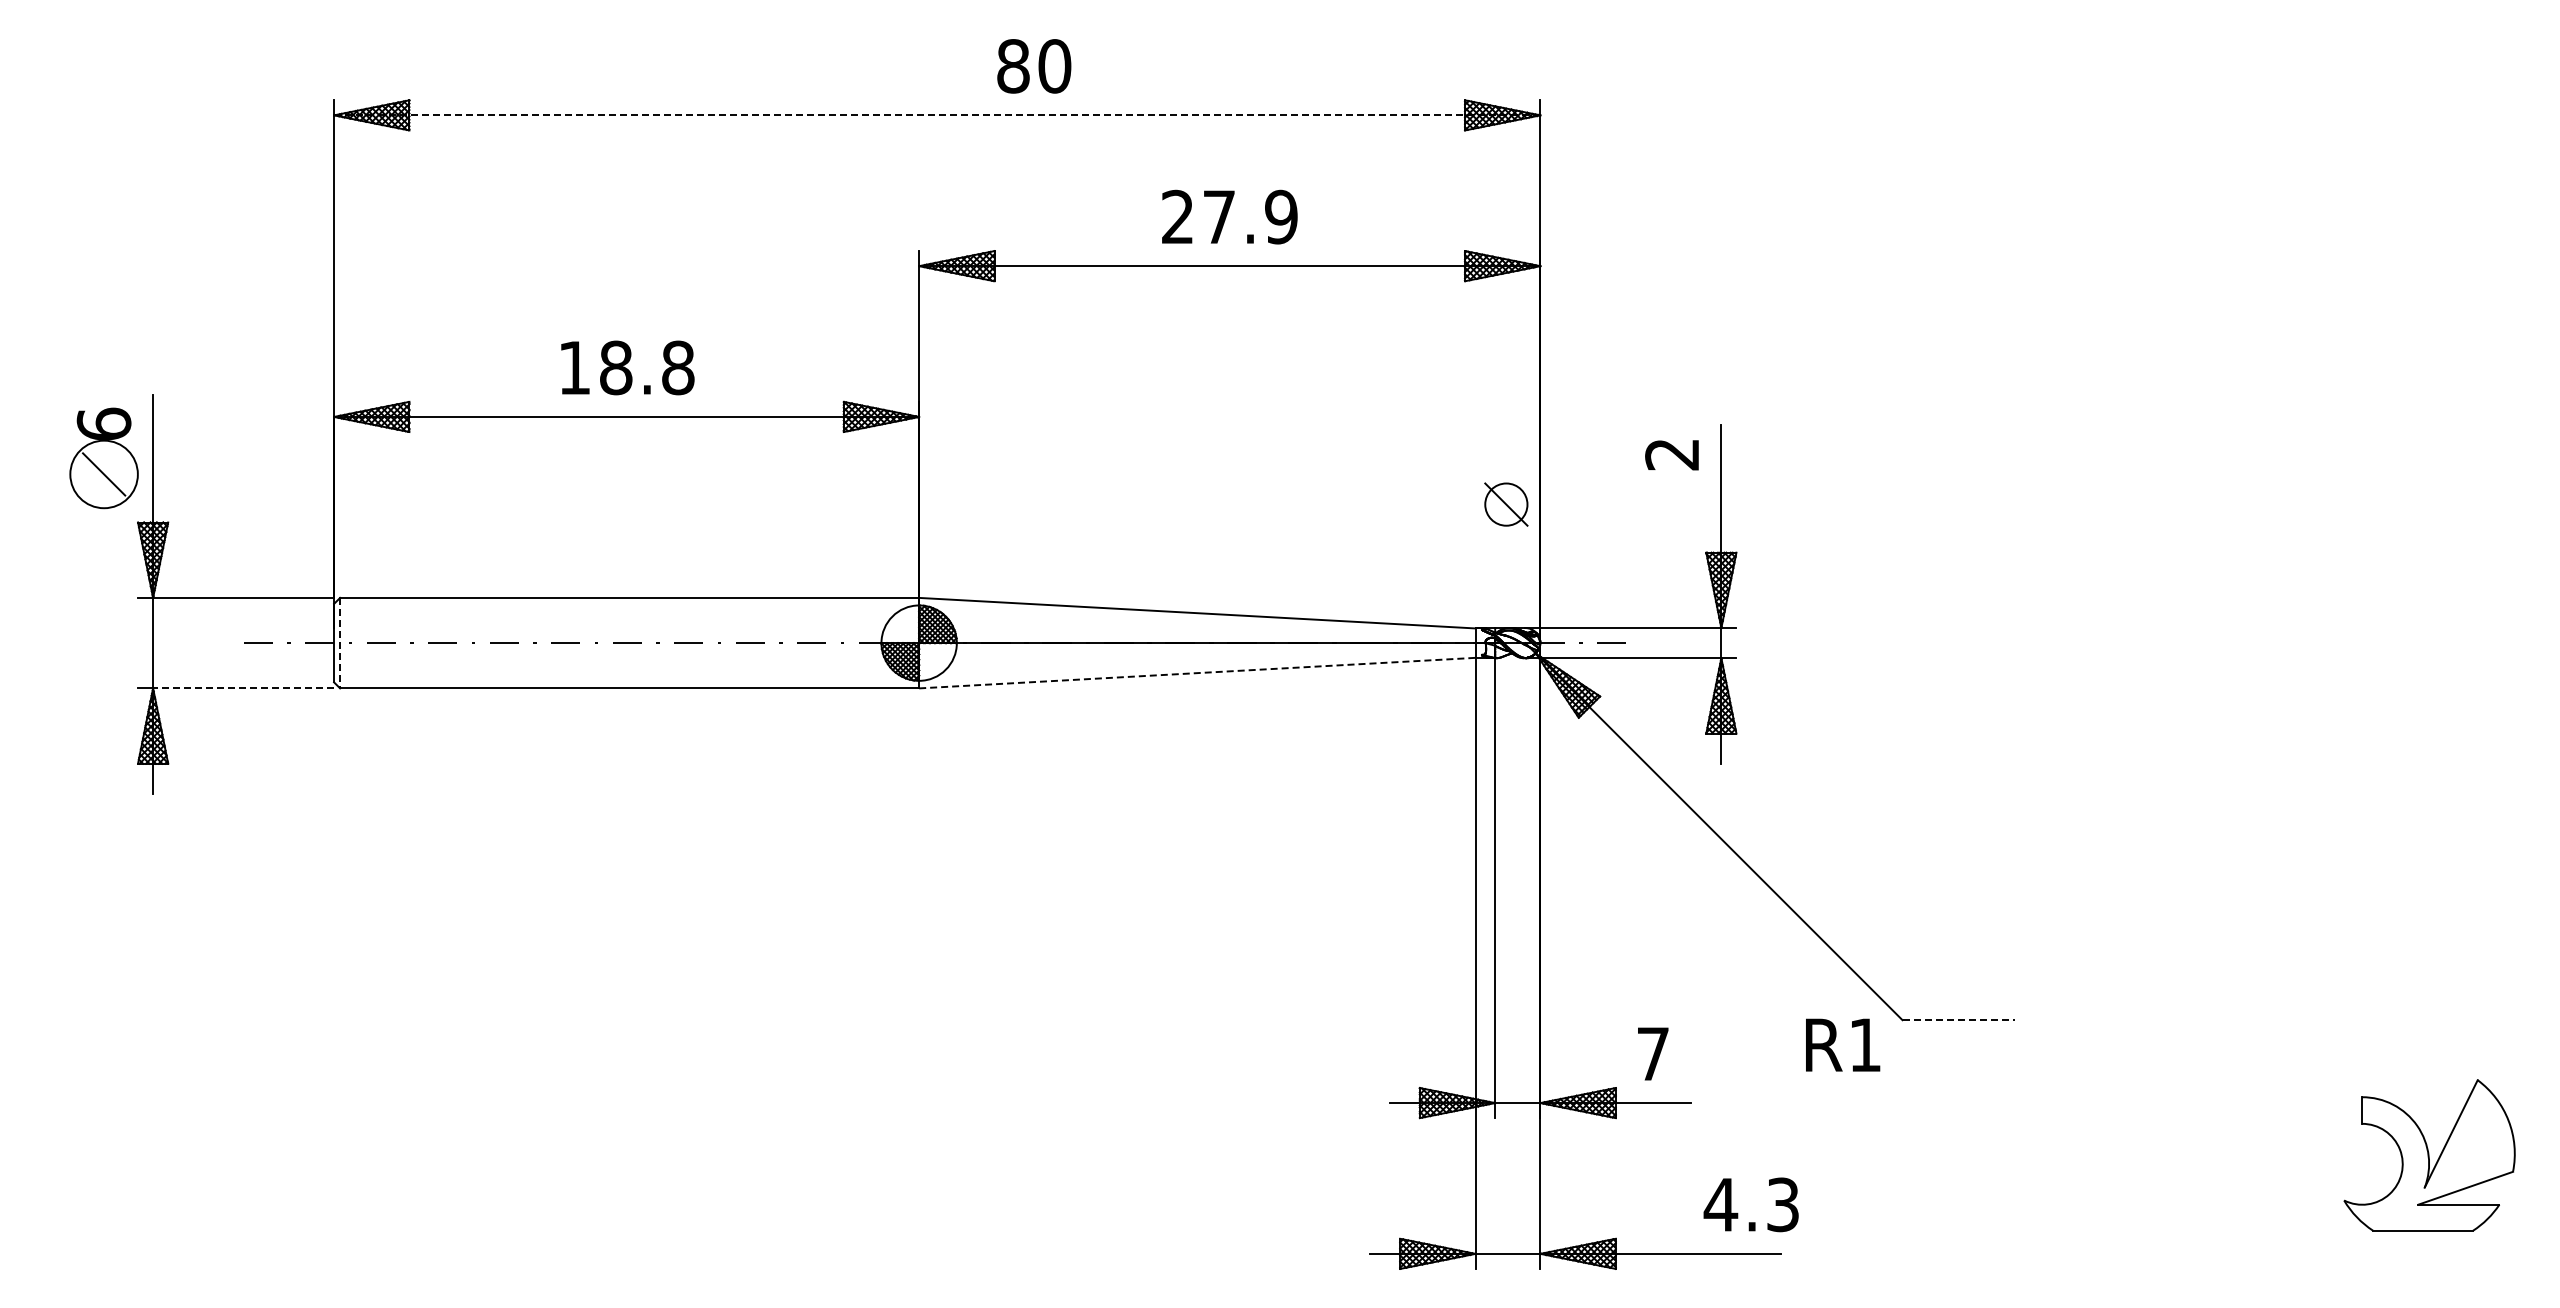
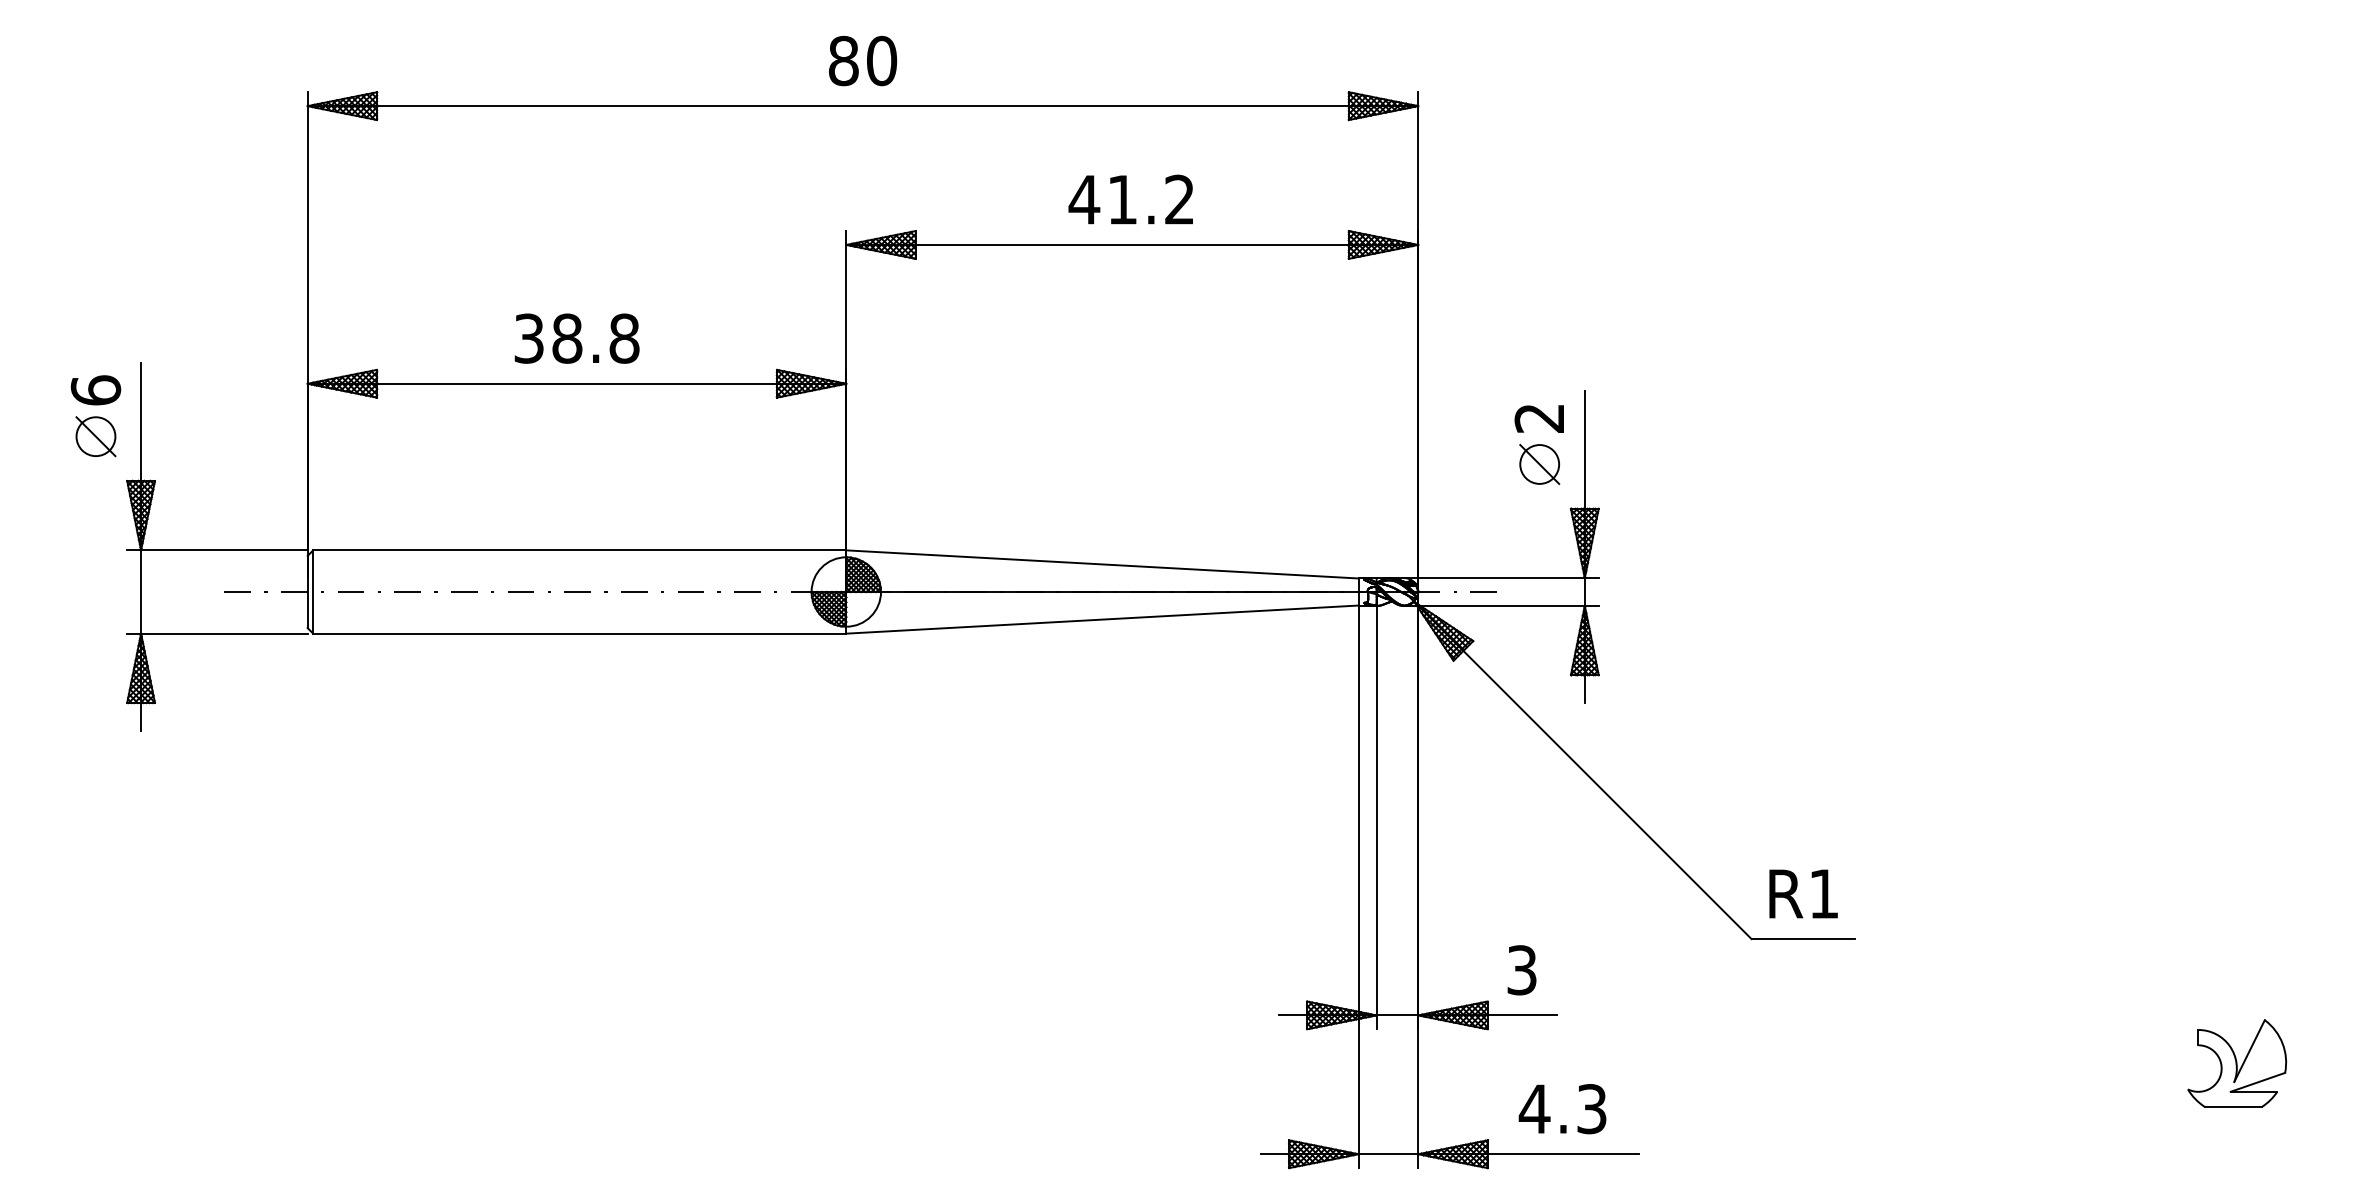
text: (1034, 66) -> (863, 61), moved
line: (937, 115) -> (863, 106), dashed -> solid
text: (1228, 216) -> (1131, 199), 27.9 -> 41.2
text: (574, 367) -> (529, 338), 18.8 -> 38.8
circle: (104, 474) -> (96, 436), size x0.62
part: (1506, 504) -> (1539, 464), moved
line: (340, 643) -> (313, 592), dashed -> solid
line: (1197, 673) -> (1102, 619), dashed -> solid
line: (243, 688) -> (224, 633), dashed -> solid
line: (1959, 1020) -> (1804, 939), dashed -> solid
text: (1843, 1044) -> (1804, 893), moved
text: (1652, 1053) -> (1521, 969), 7 -> 3
part: (2430, 1154) -> (2237, 1062), size x0.62
text: (1750, 1204) -> (1561, 1108), moved

